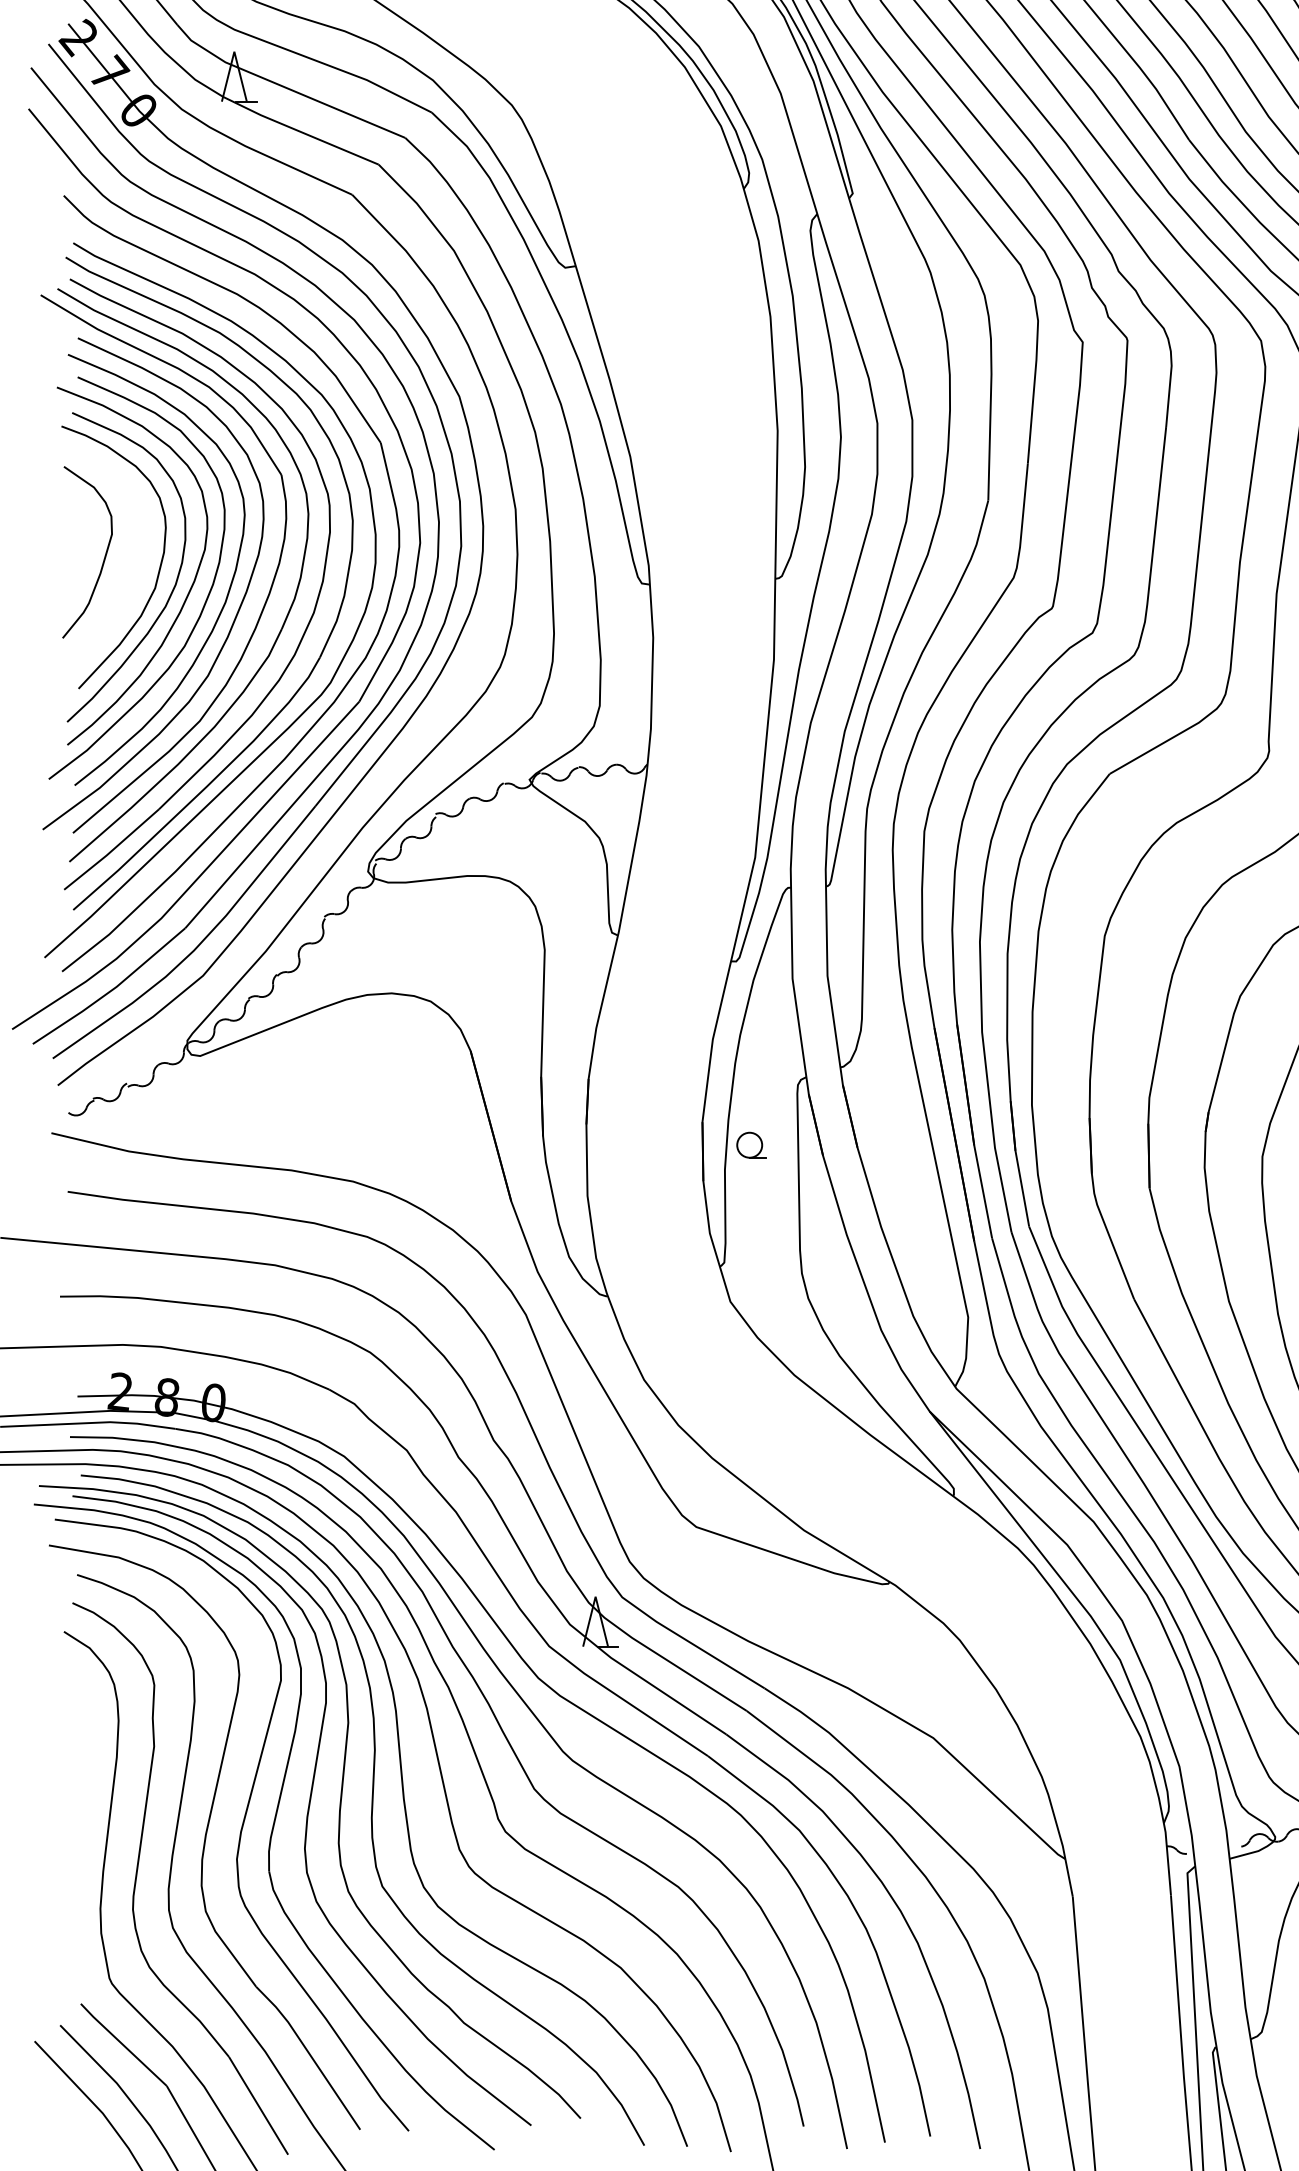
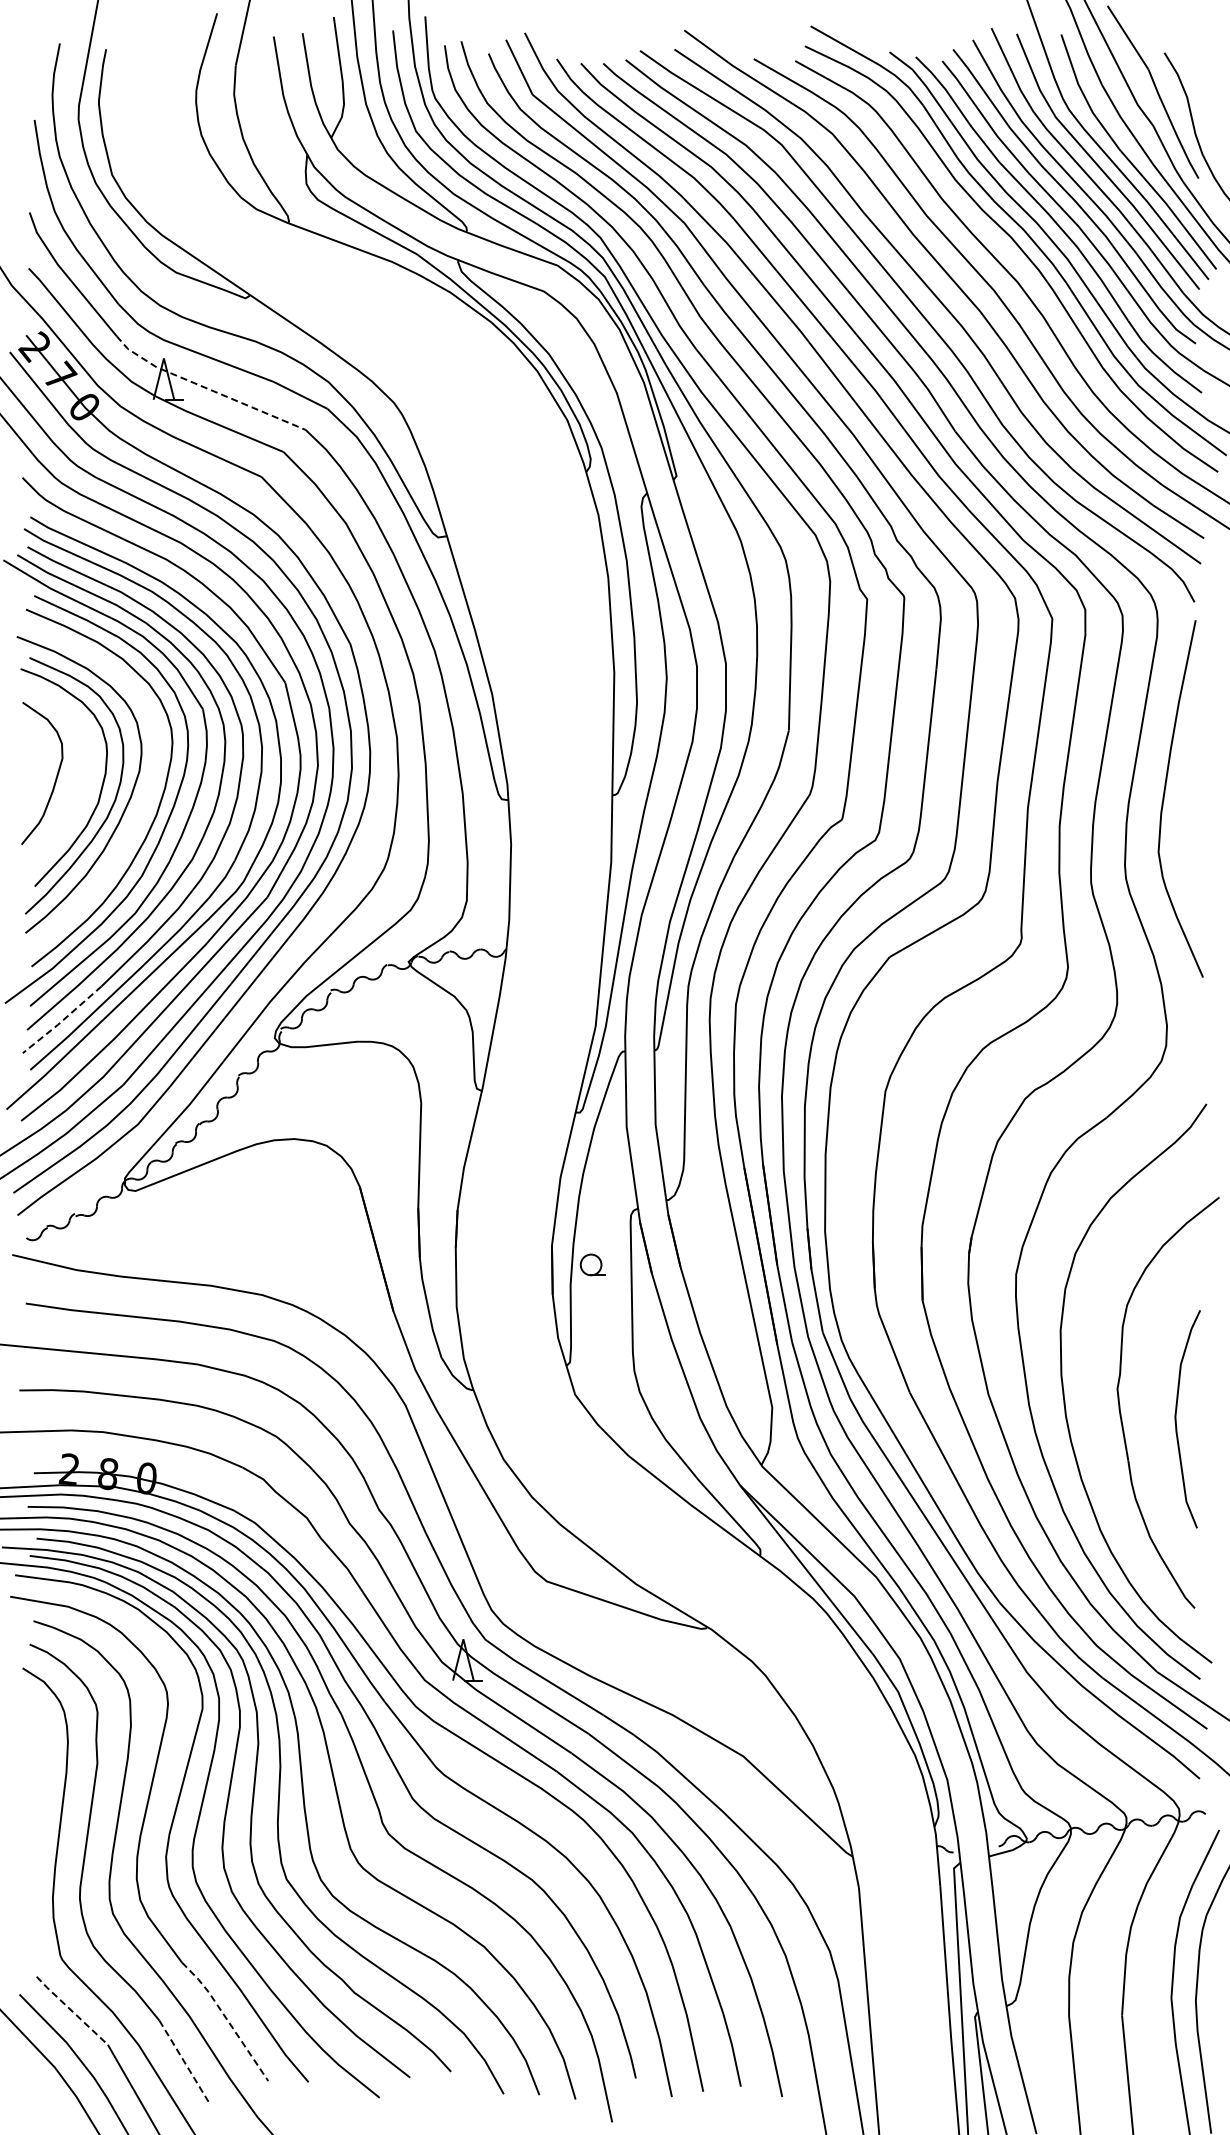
line: (285, 87) -> (206, 388), solid -> dashed
curve: (202, 606) -> (137, 818), removed
line: (110, 851) -> (61, 1021), solid -> dashed
line: (122, 2044) -> (71, 2010), solid -> dashed
line: (309, 2055) -> (226, 2019), solid -> dashed
line: (259, 2106) -> (184, 2061), solid -> dashed

